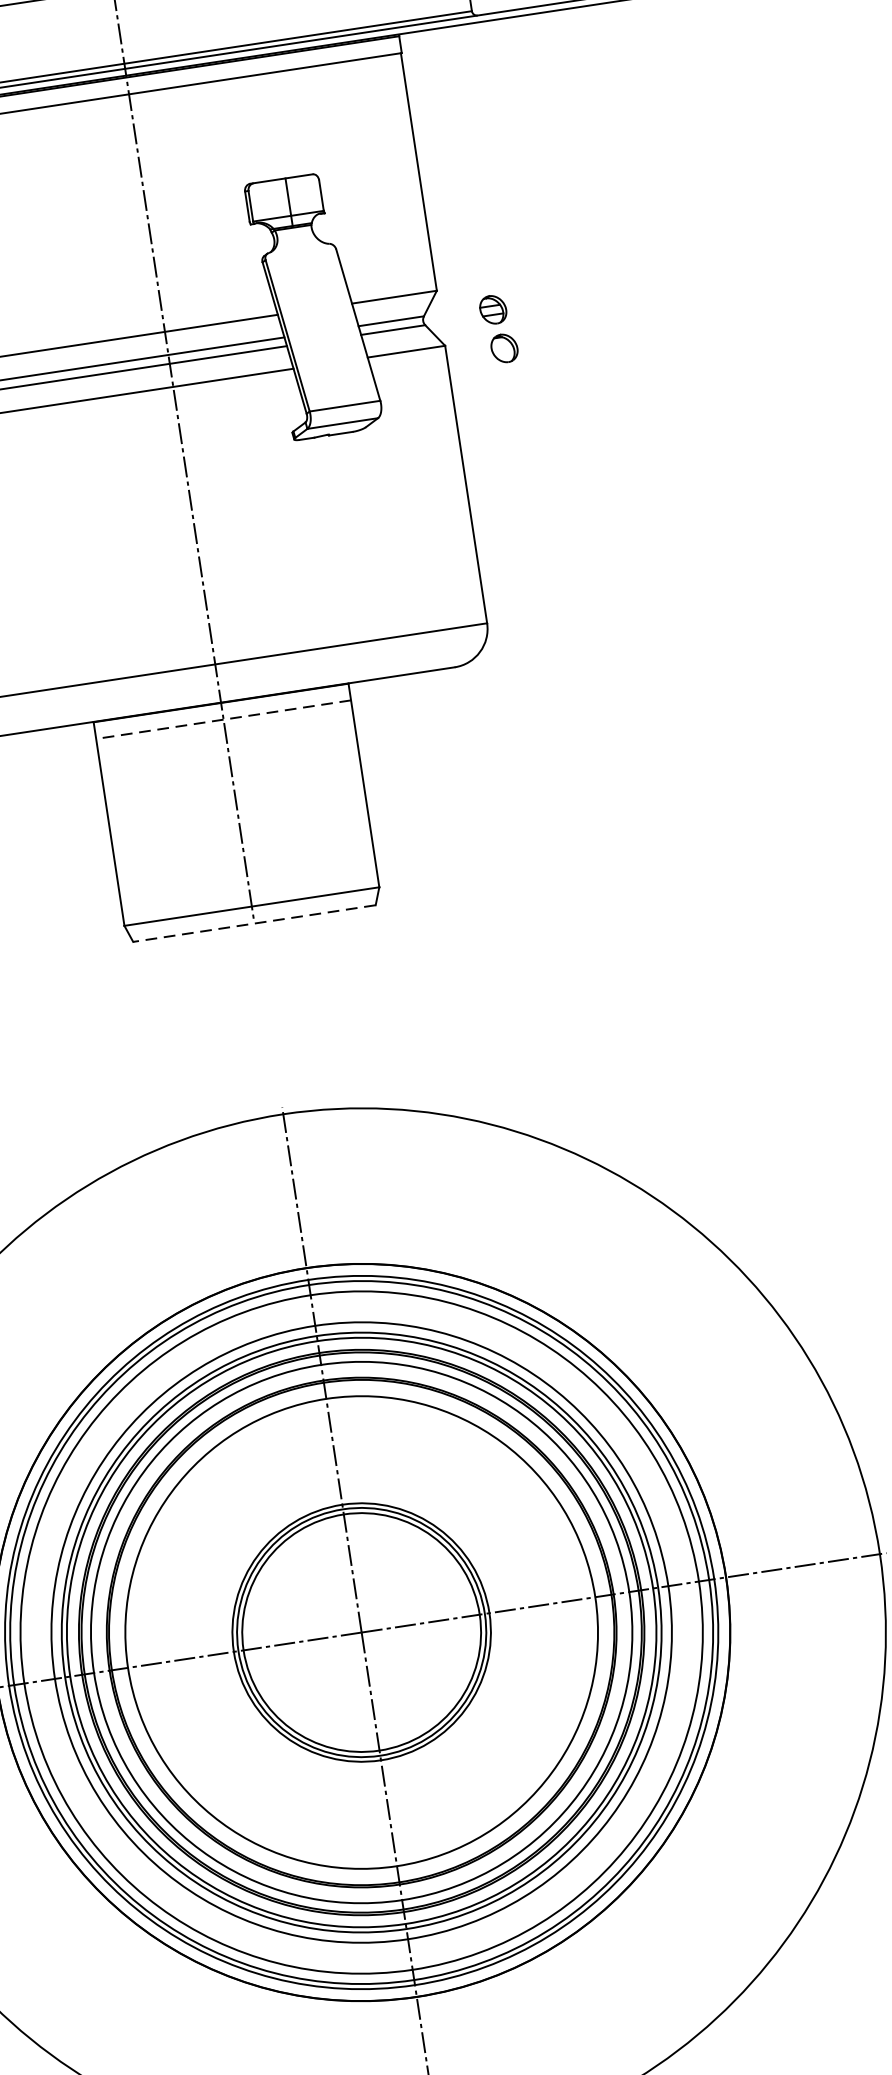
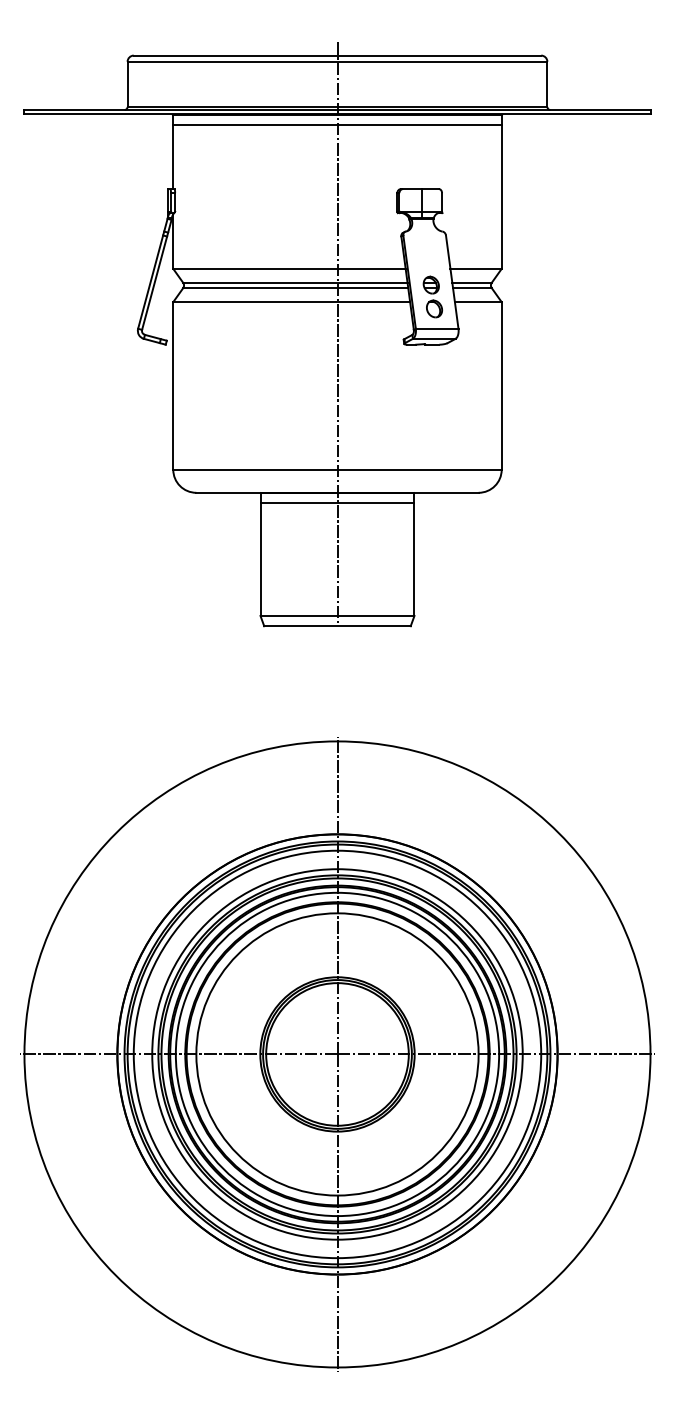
part: (498, 328) -> (432, 296), moved
line: (223, 720) -> (337, 503), dashed -> solid
line: (254, 923) -> (337, 626), dashed -> solid

